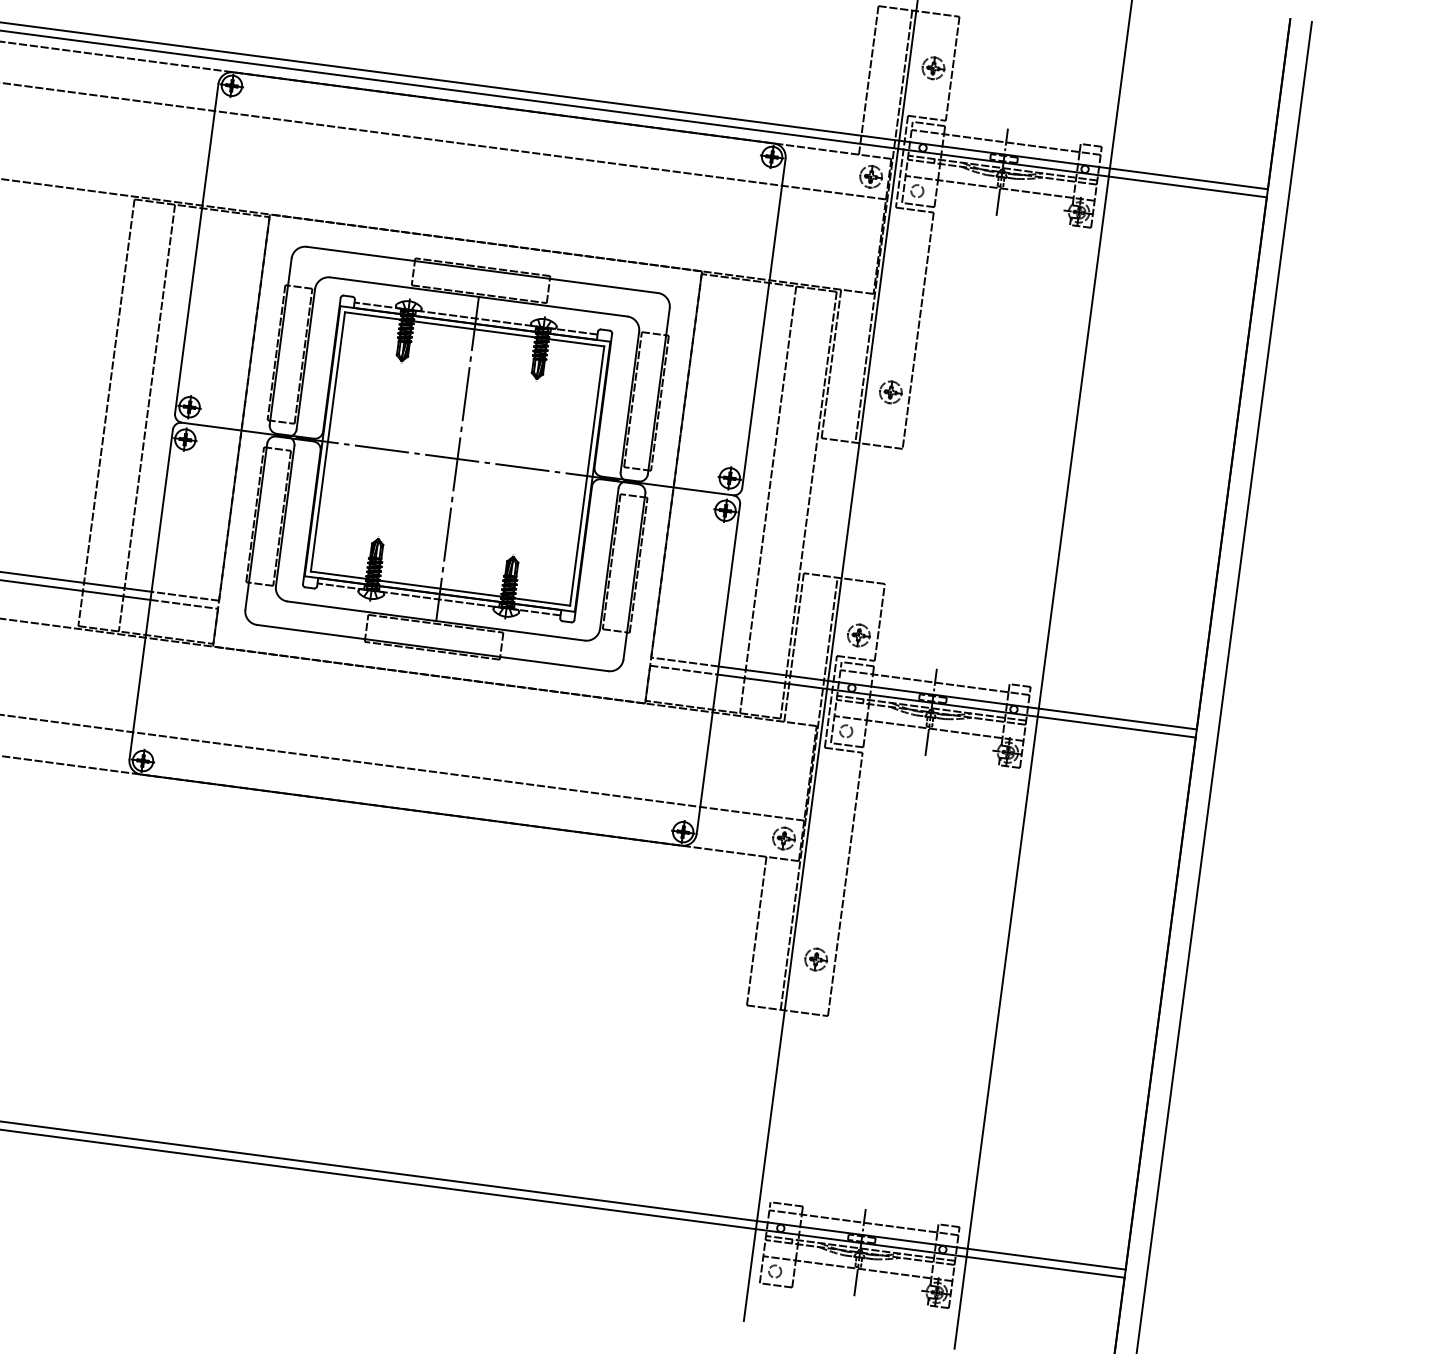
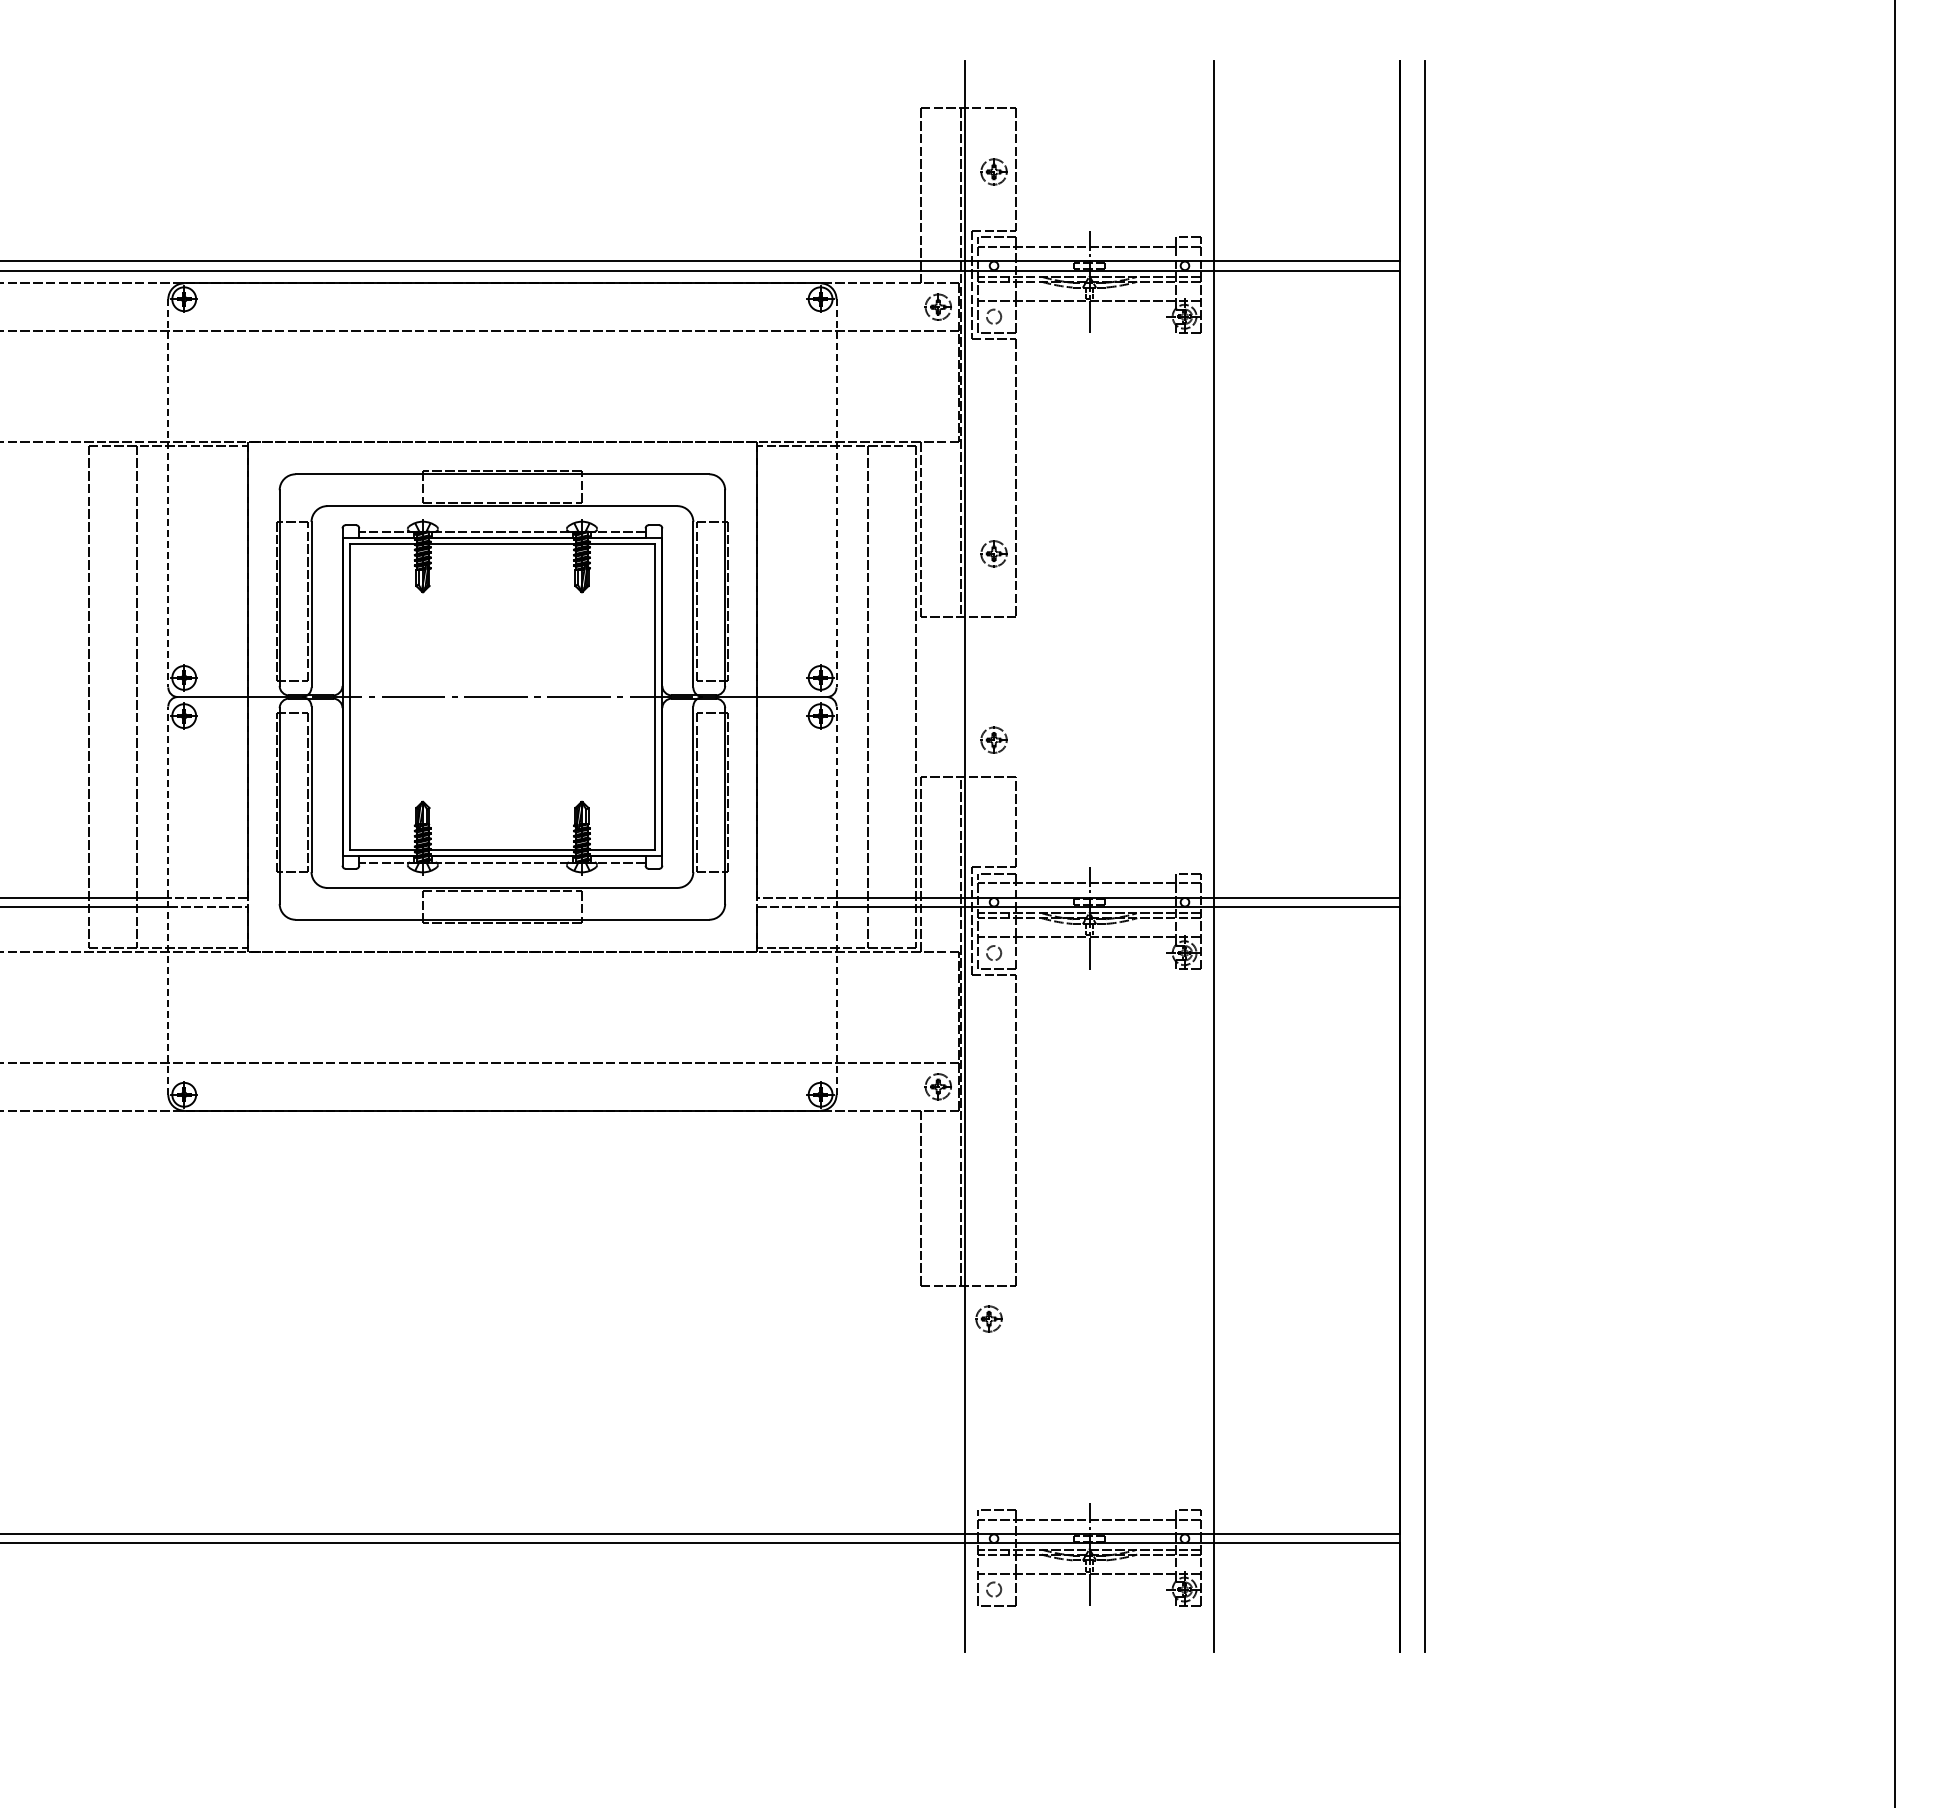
line: (196, 248) -> (168, 493), solid -> dashed
line: (763, 323) -> (836, 493), solid -> dashed
line: (457, 458) -> (502, 696), removed
line: (151, 594) -> (168, 900), solid -> dashed
part: (858, 634) -> (993, 739), moved
line: (718, 669) -> (836, 900), solid -> dashed
part: (815, 959) -> (988, 1318), moved

